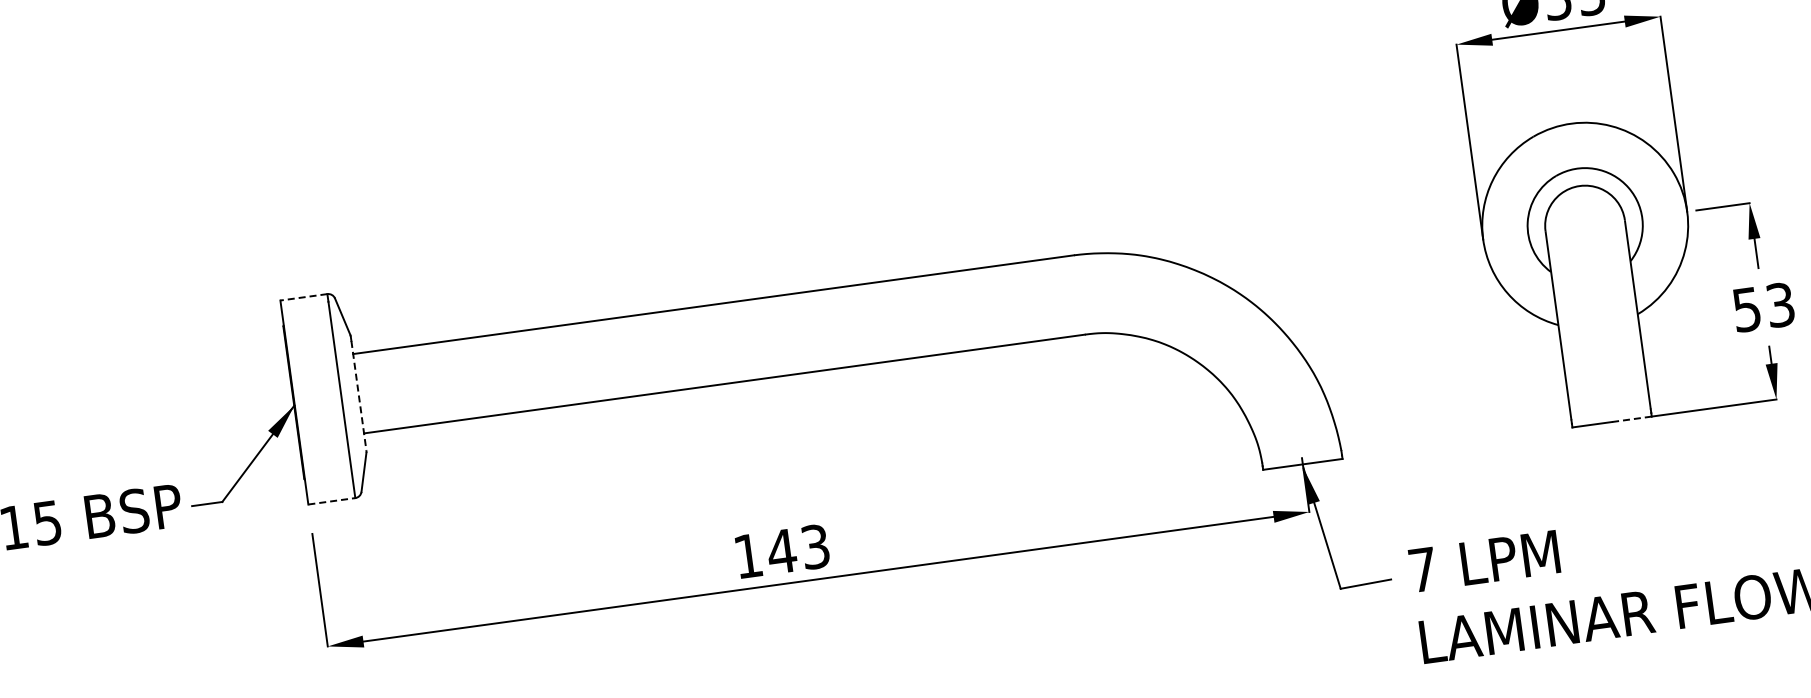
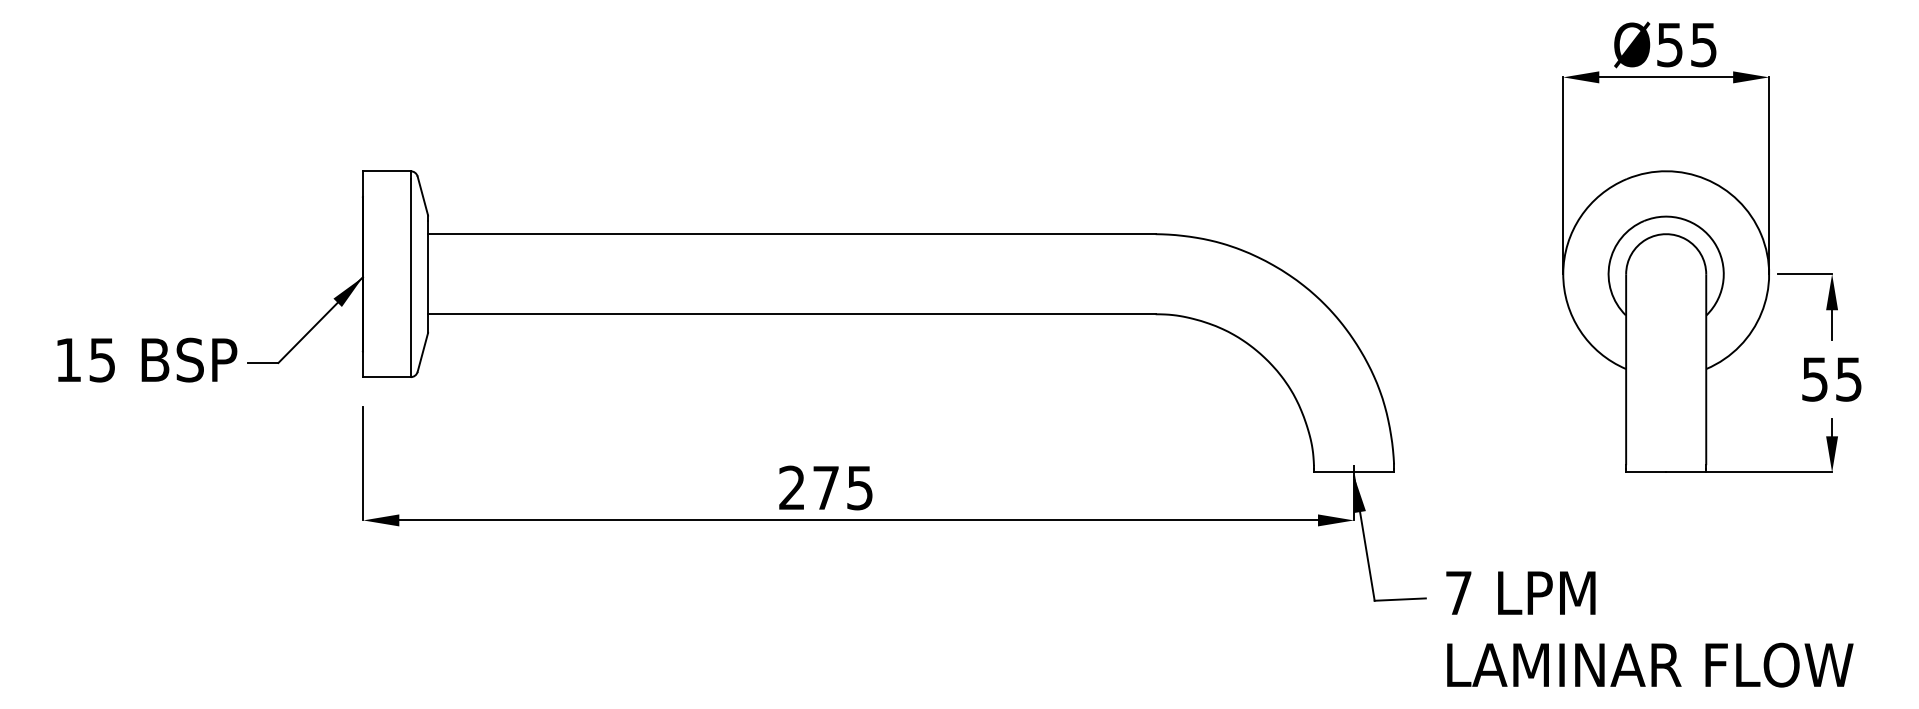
line: (304, 297) -> (387, 171), dashed -> solid
text: (1781, 305) -> (1849, 379), 53 -> 55
line: (359, 395) -> (428, 276), dashed -> solid
line: (1632, 419) -> (1686, 472), dashed -> solid
line: (332, 501) -> (387, 377), dashed -> solid
text: (781, 551) -> (825, 487), 143 -> 275

